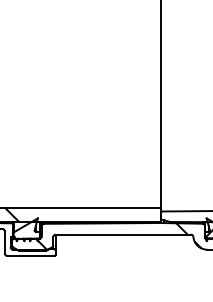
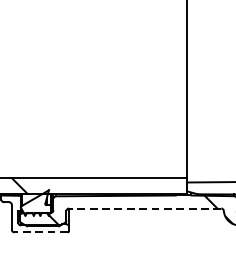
line: (123, 234) -> (145, 208), solid -> dashed
line: (30, 255) -> (40, 231), solid -> dashed

